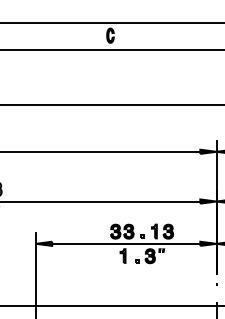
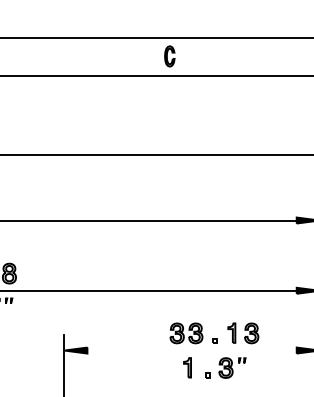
line: (126, 243) -> (192, 350), removed

